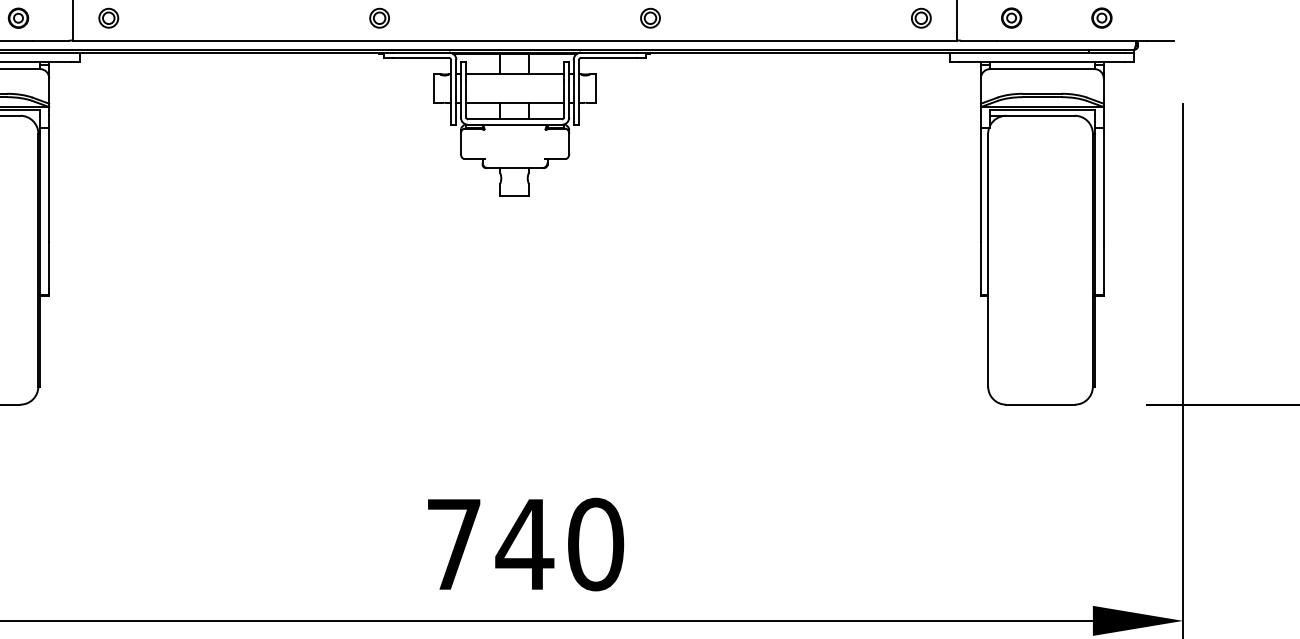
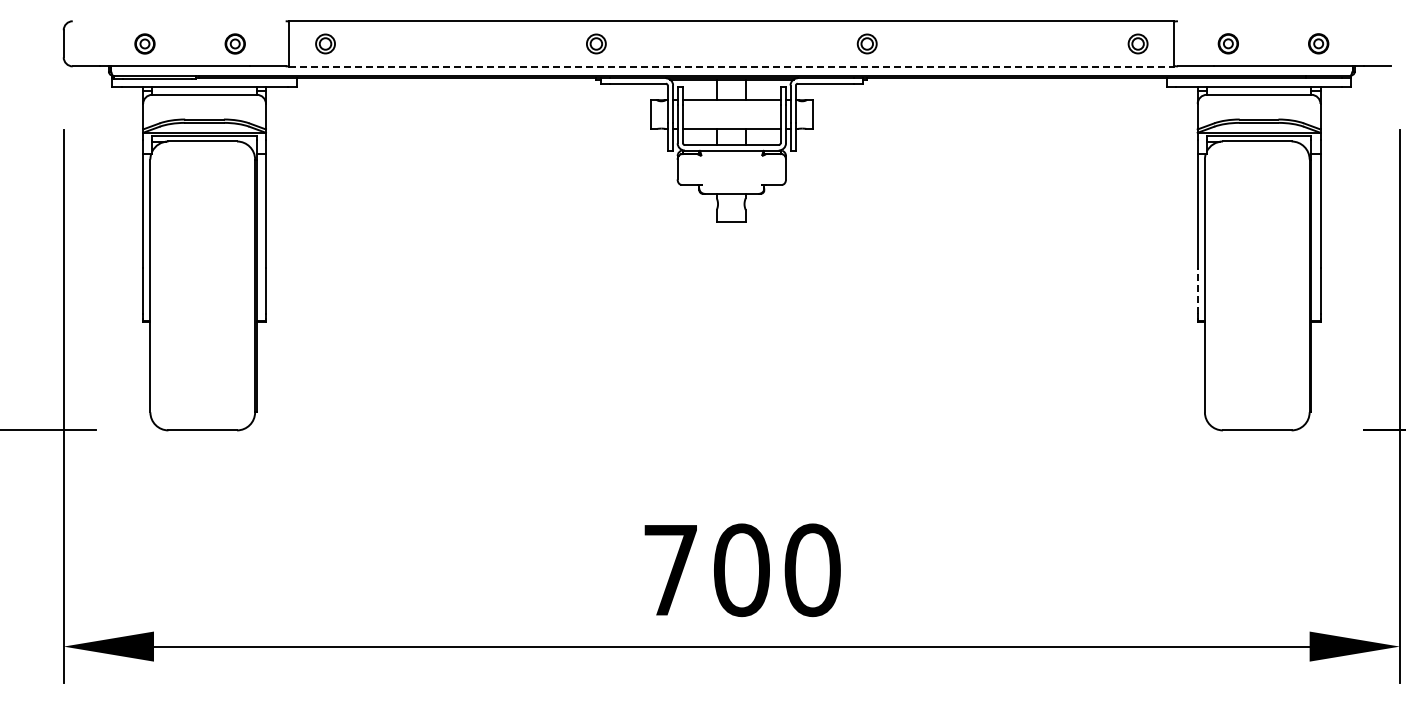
line: (515, 40) -> (732, 66), solid -> dashed
line: (980, 264) -> (1197, 290), solid -> dashed
text: (524, 544) -> (741, 570), 740 -> 700

